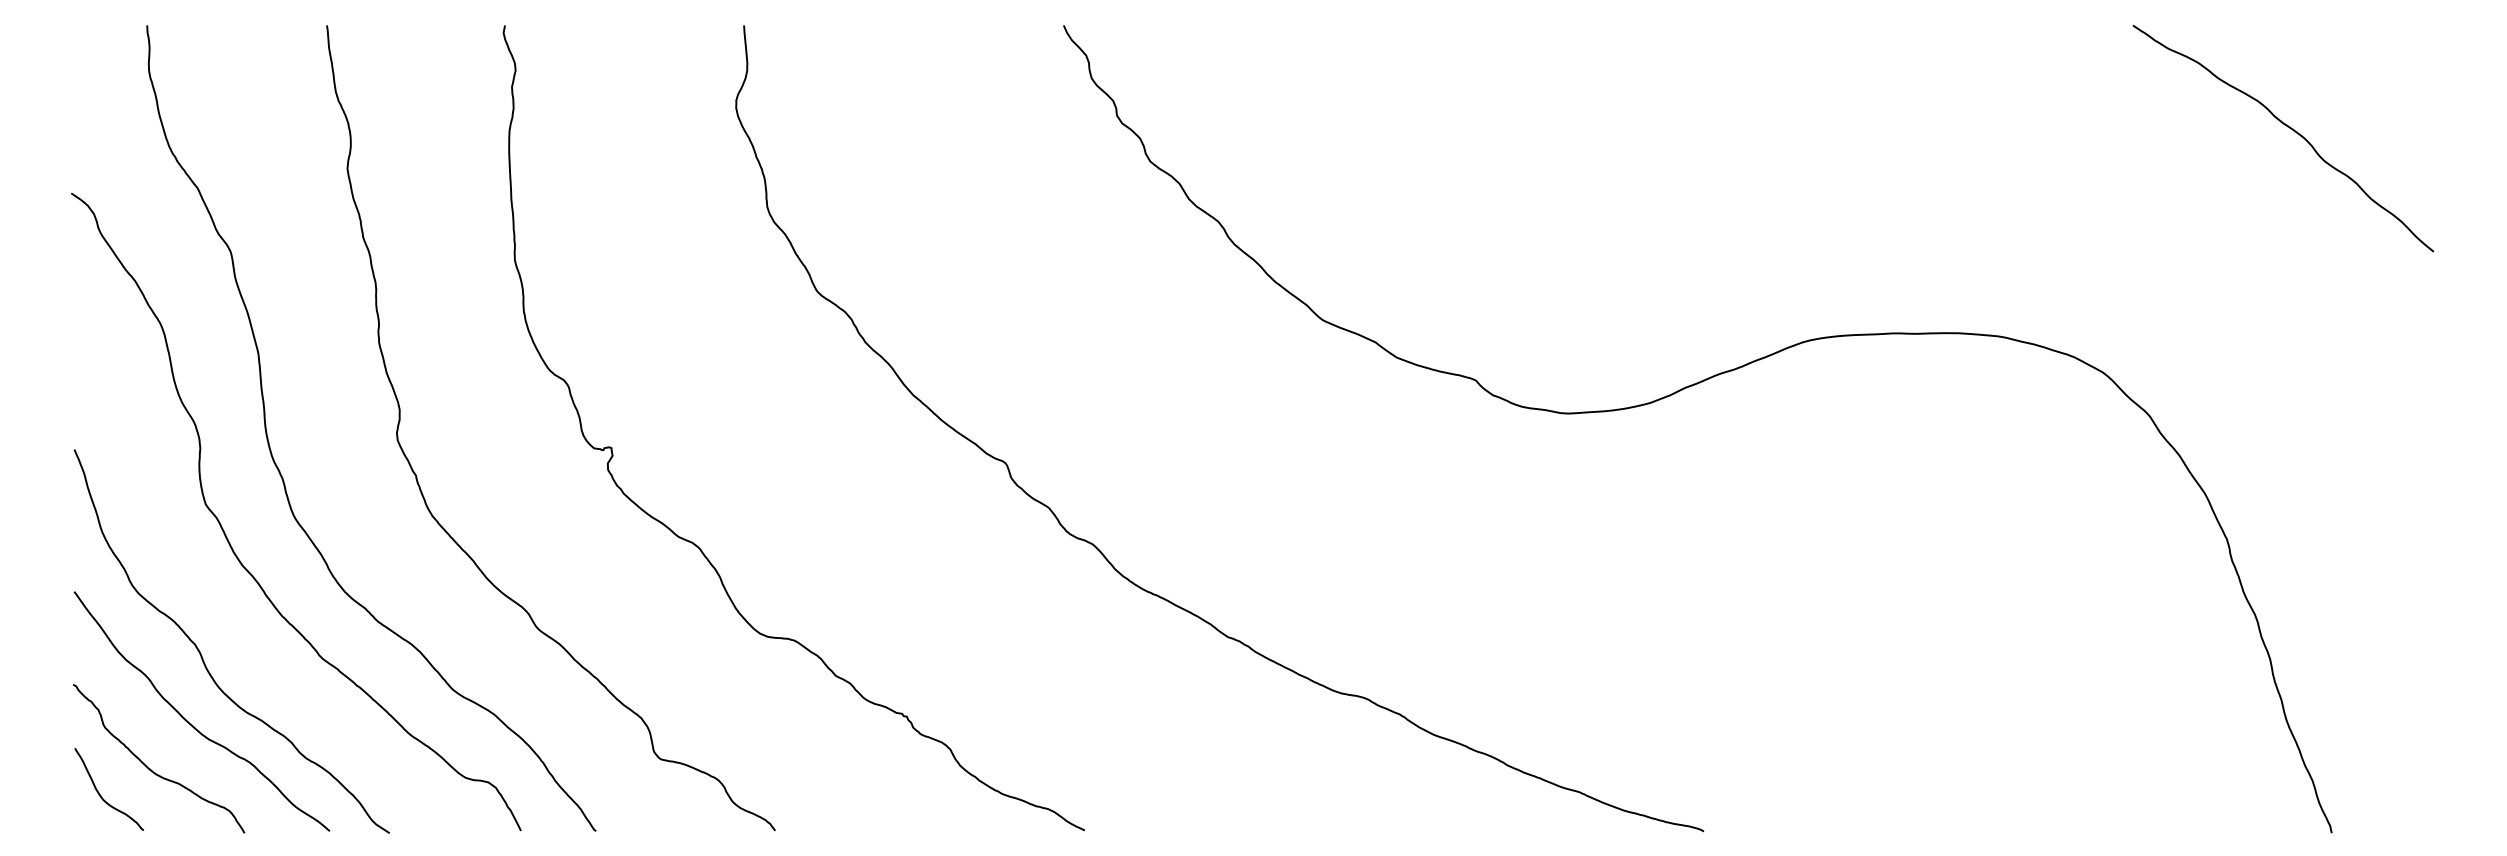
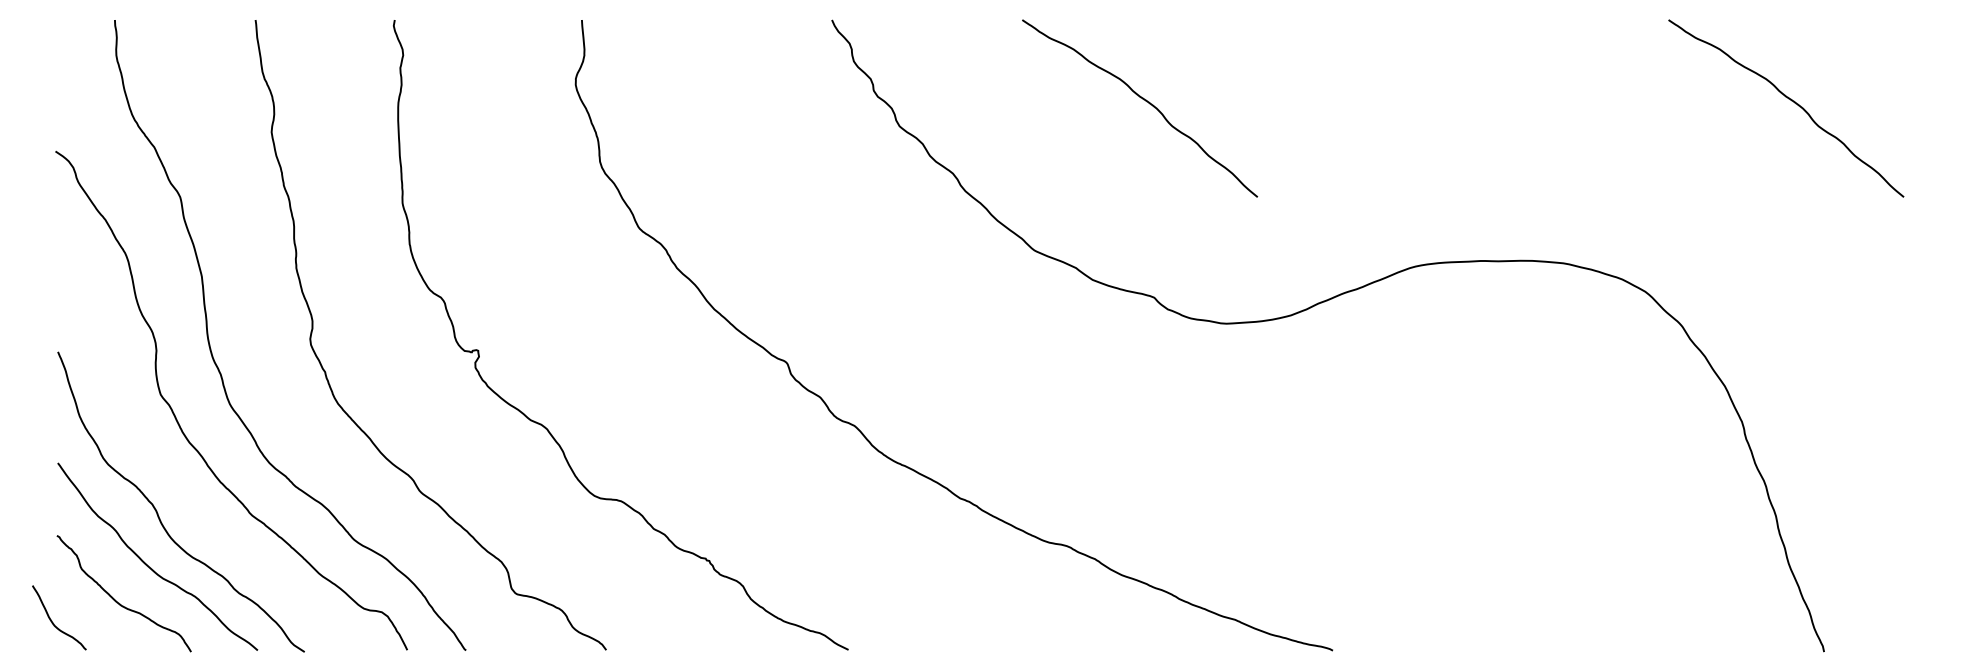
curve: (1464, 129) -> (1145, 101), added
curve: (101, 795) -> (53, 622), moved

